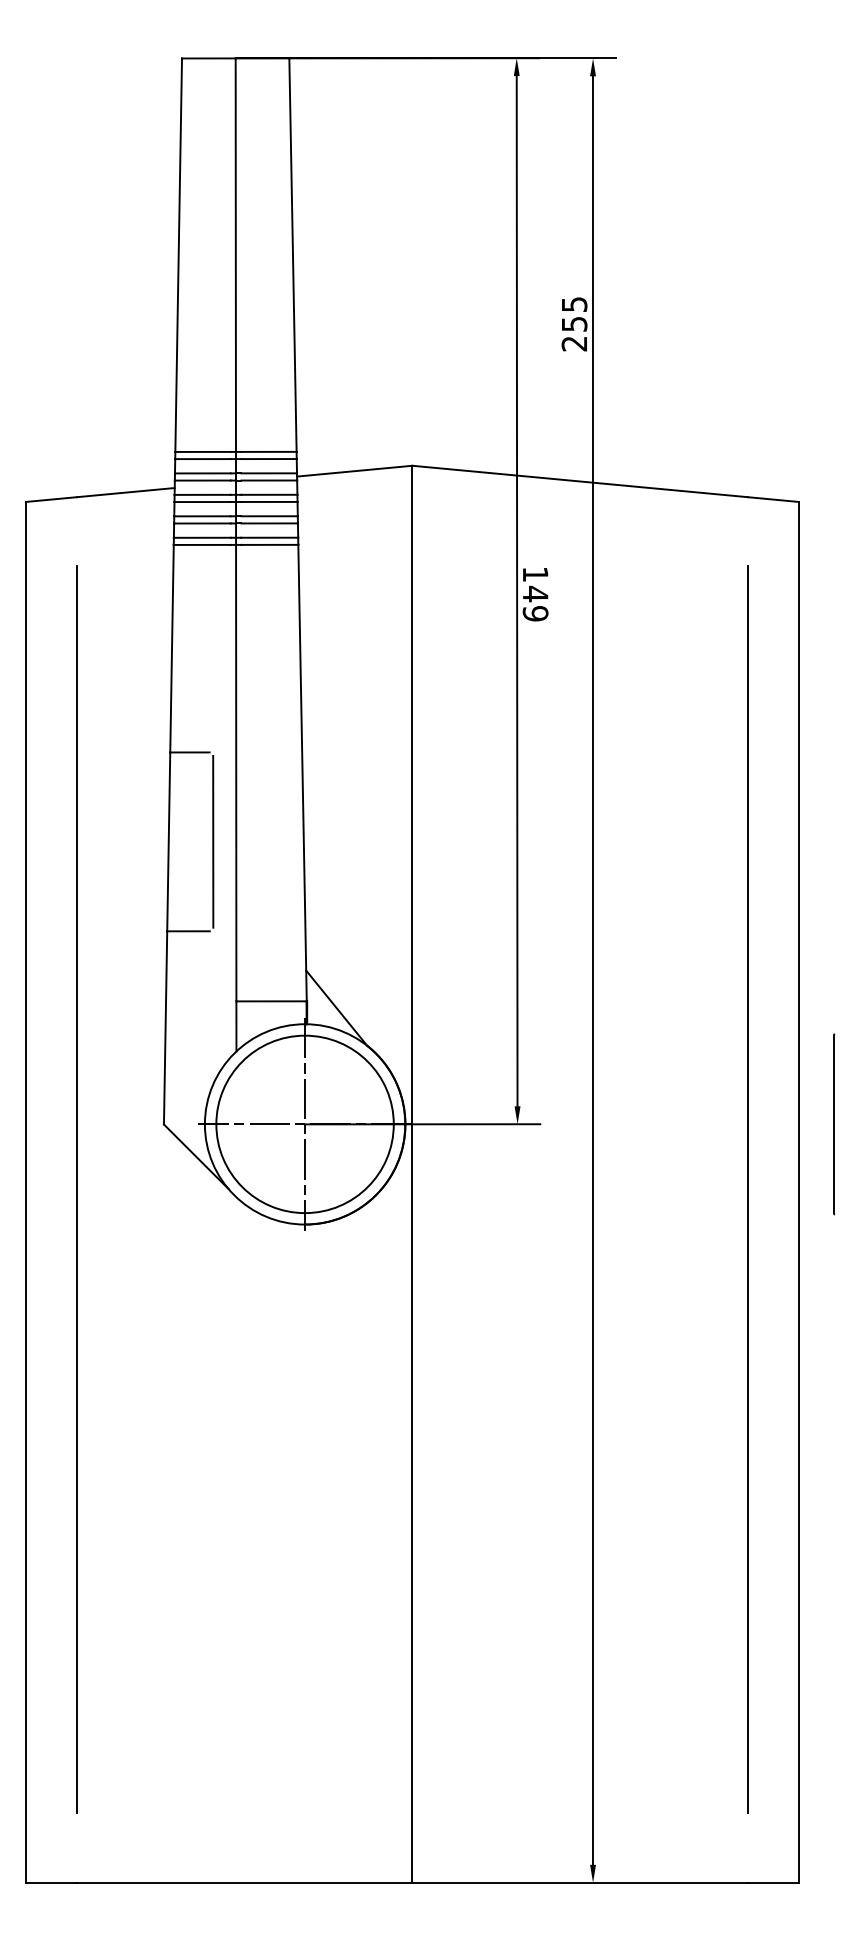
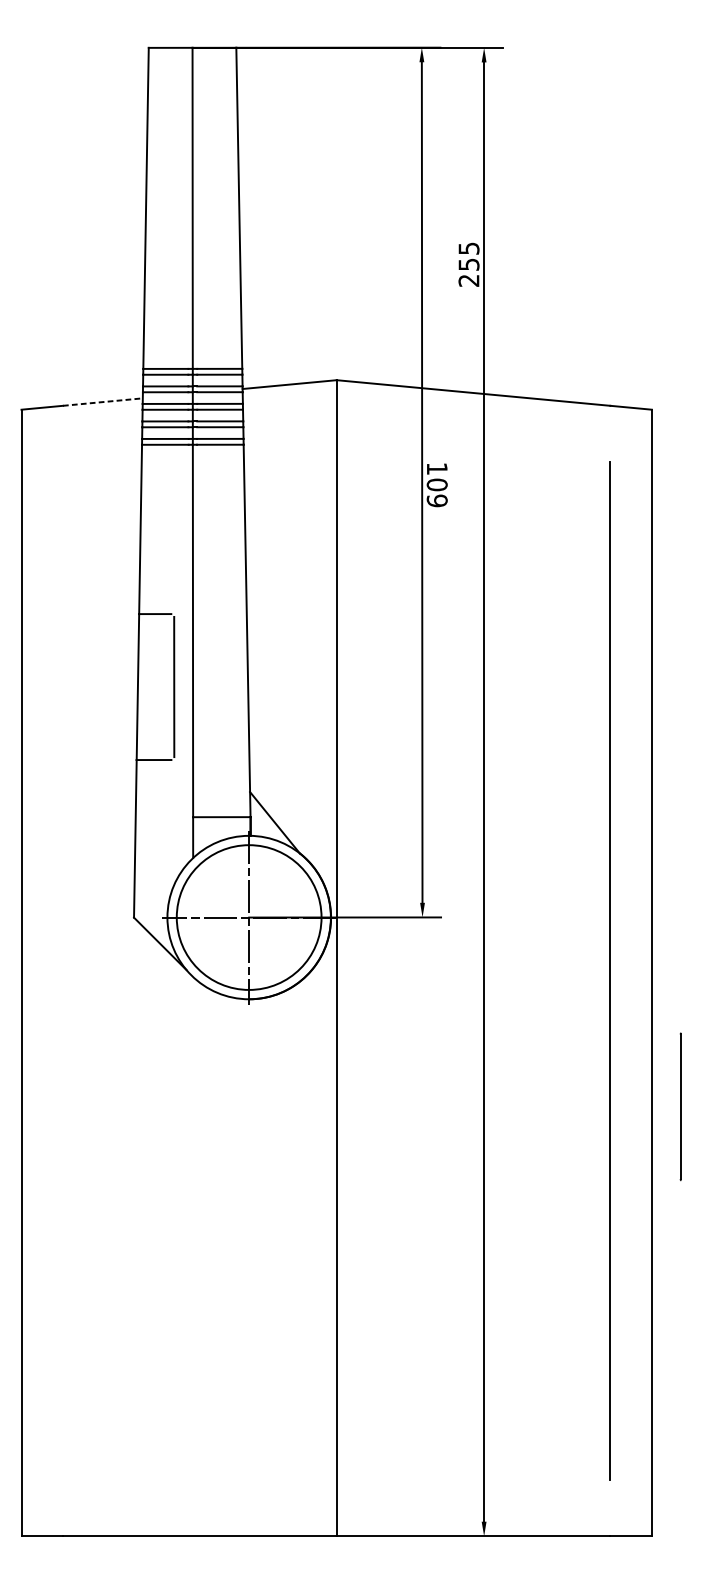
line: (126, 492) -> (103, 401), solid -> dashed
text: (535, 593) -> (437, 484), 149 -> 109
line: (834, 1124) -> (681, 1106), moved
line: (76, 1189) -> (62, 970), removed

